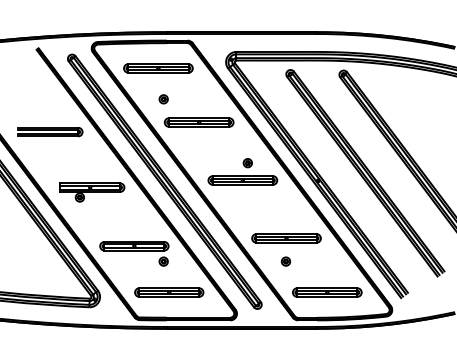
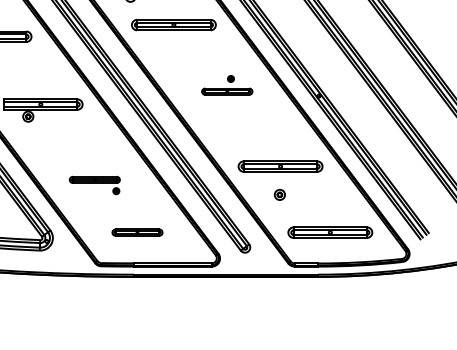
part: (242, 171) -> (226, 84), size x0.6
part: (134, 253) -> (94, 184), size x0.6
part: (169, 292) -> (137, 232), size x0.6

